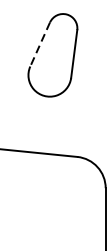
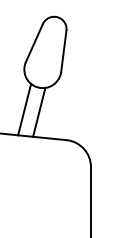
line: (40, 44) -> (34, 43), dashed -> solid
line: (28, 121) -> (24, 109), added
line: (46, 123) -> (39, 111), added

